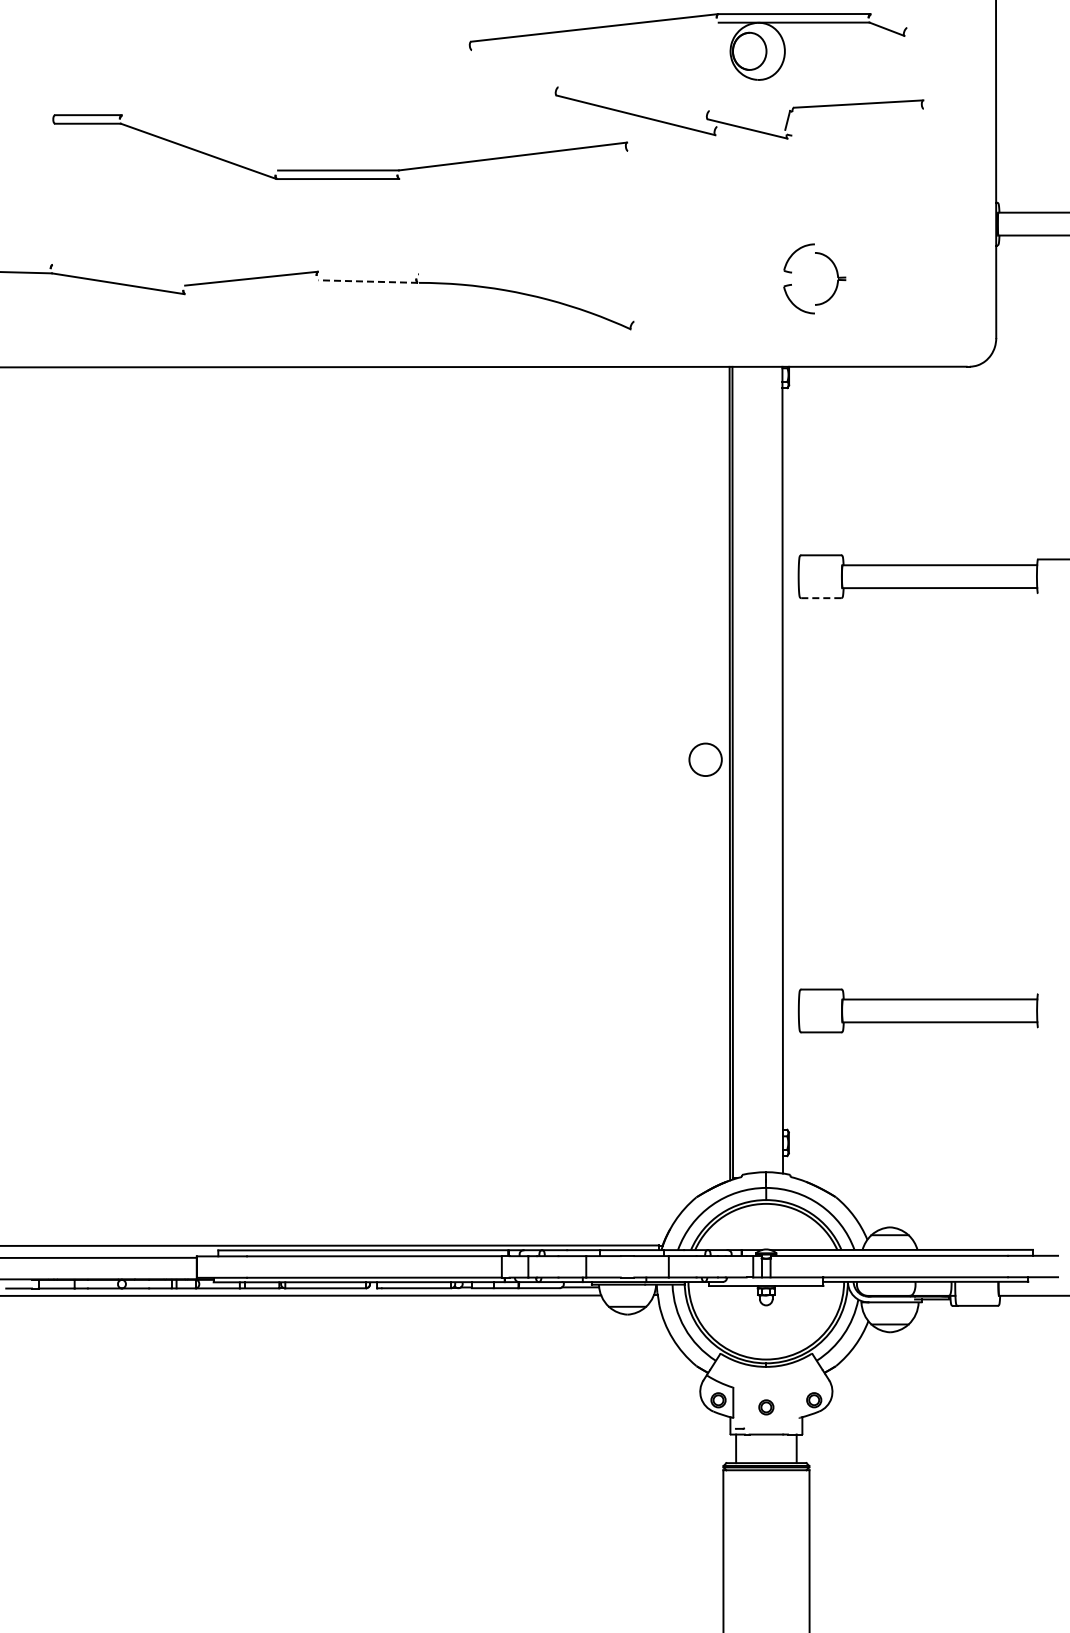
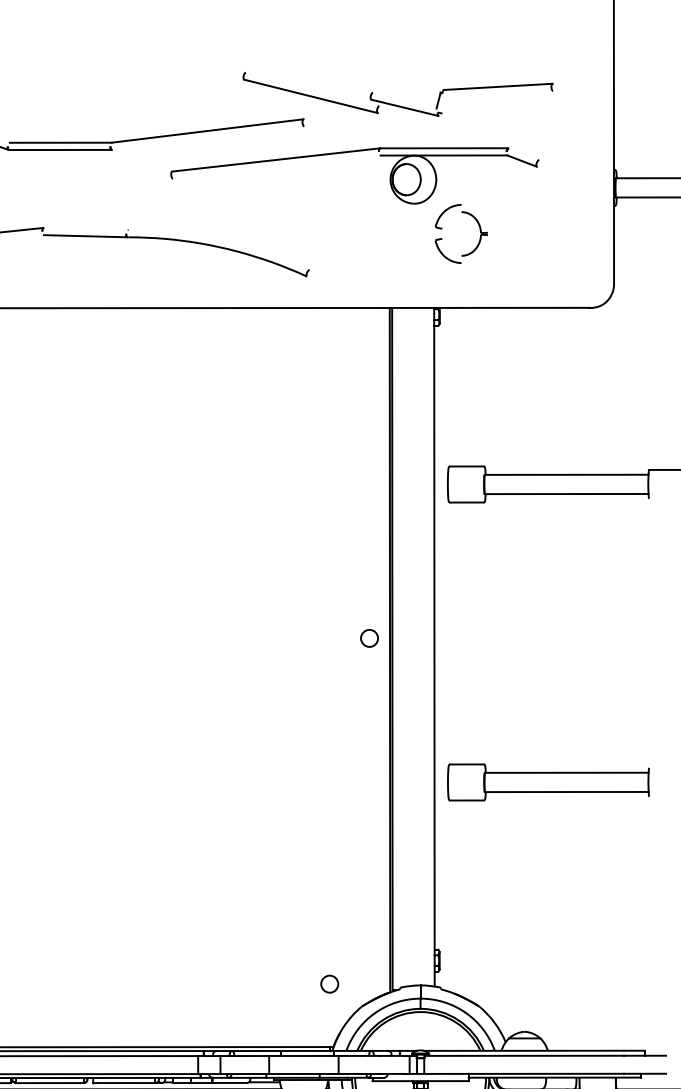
part: (681, 19) -> (349, 152), moved
line: (368, 281) -> (86, 236), dashed -> solid
line: (821, 598) -> (467, 502), dashed -> solid
circle: (705, 759) -> (369, 638), size x0.62
part: (917, 1010) -> (547, 782), moved
circle: (658, 1170) -> (329, 983), added

